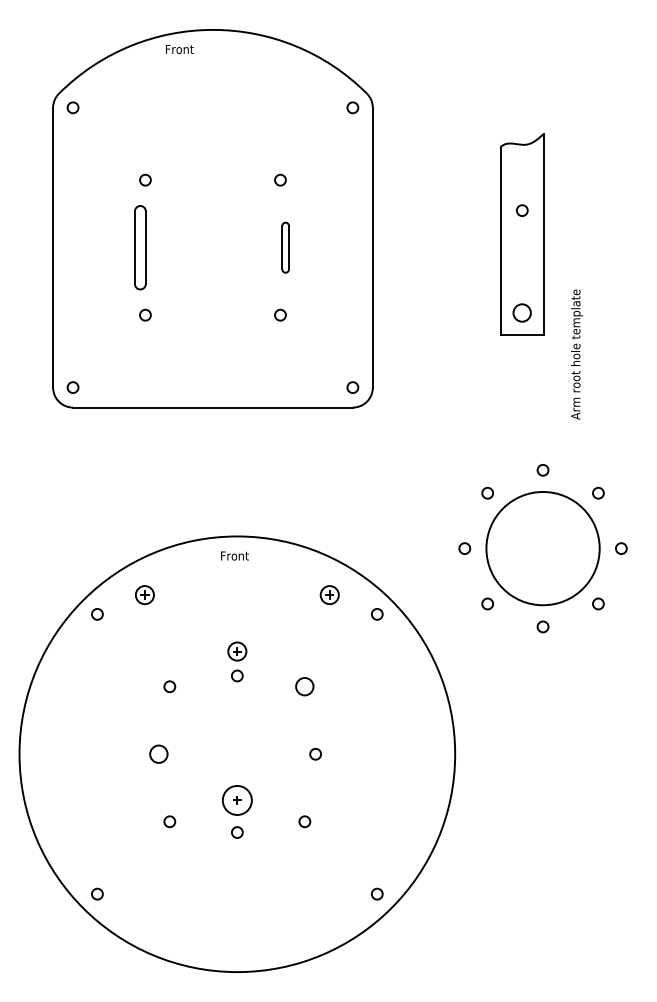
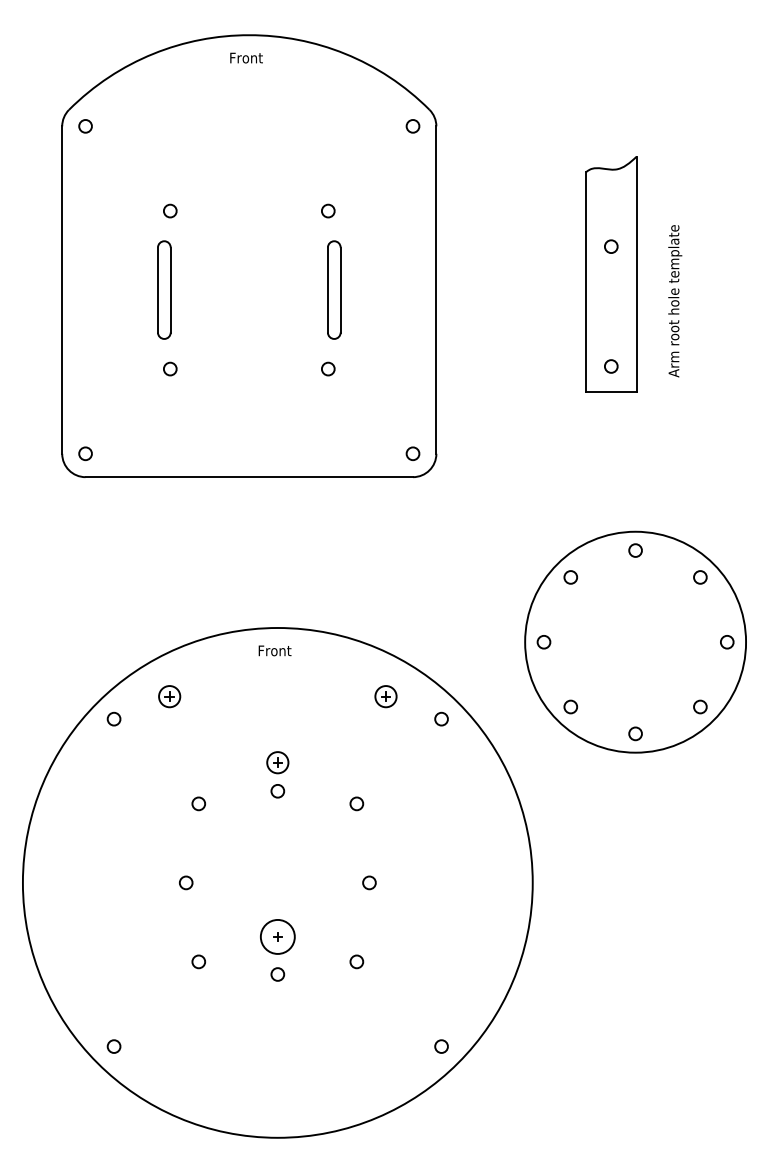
text: (179, 48) -> (246, 57), moved
part: (285, 247) -> (334, 289), size x1.67
circle: (522, 313) -> (611, 366), size x0.62
text: (577, 354) -> (675, 301), moved
circle: (542, 547) -> (635, 641), size x1.67
circle: (304, 686) -> (356, 803), size x0.62
circle: (159, 753) -> (186, 882), size x0.62

